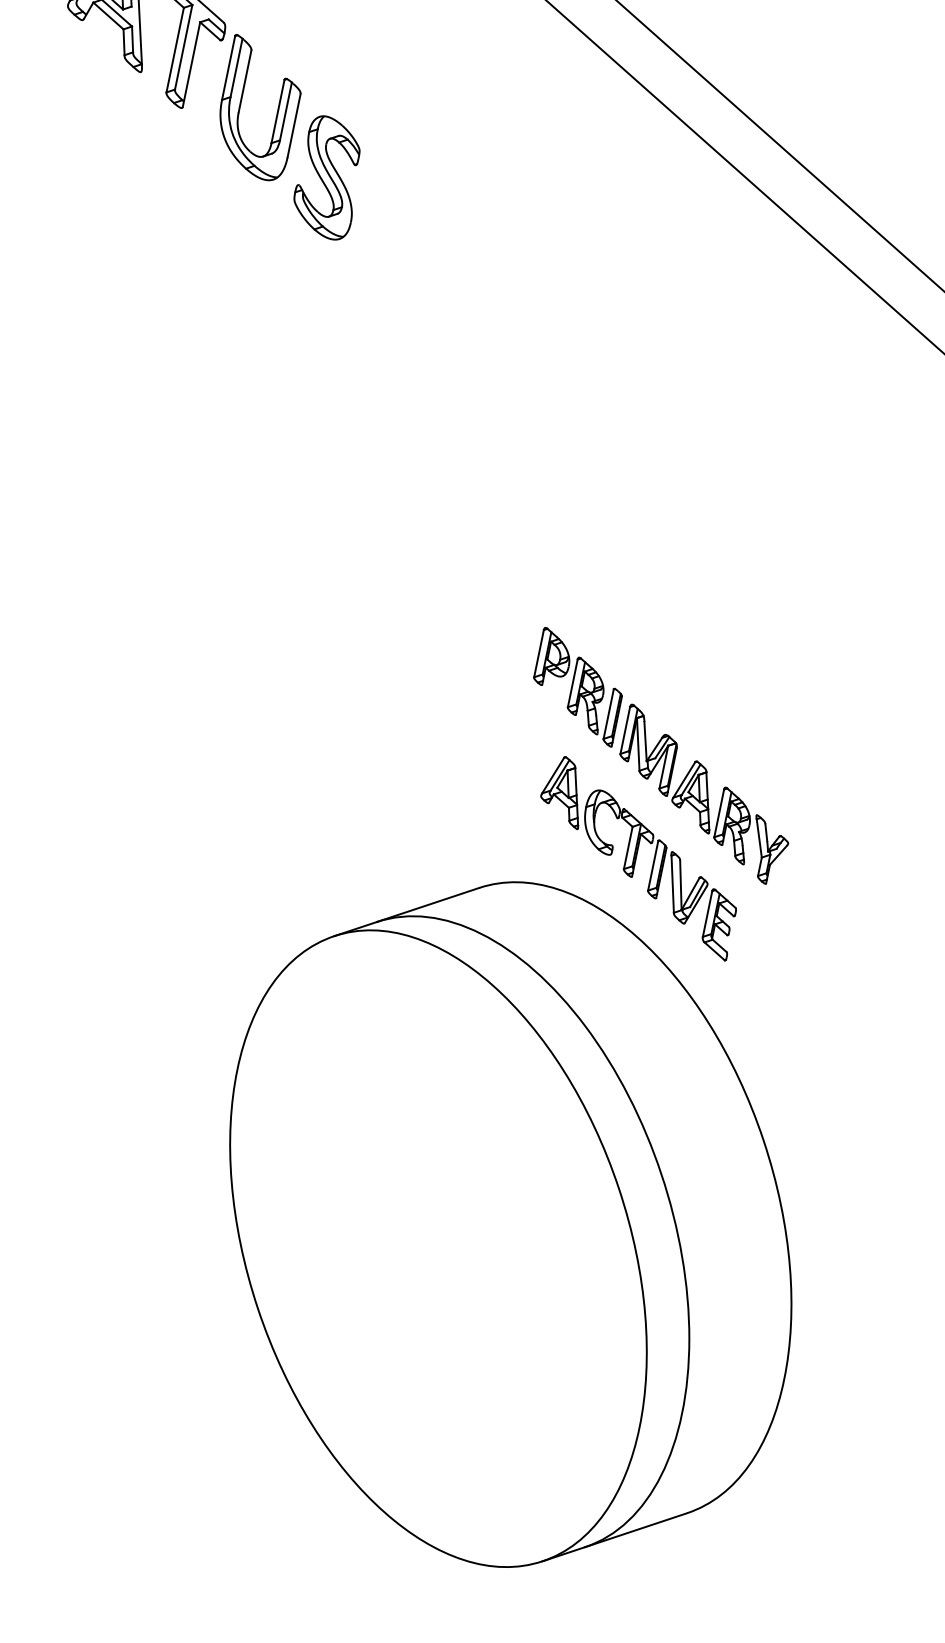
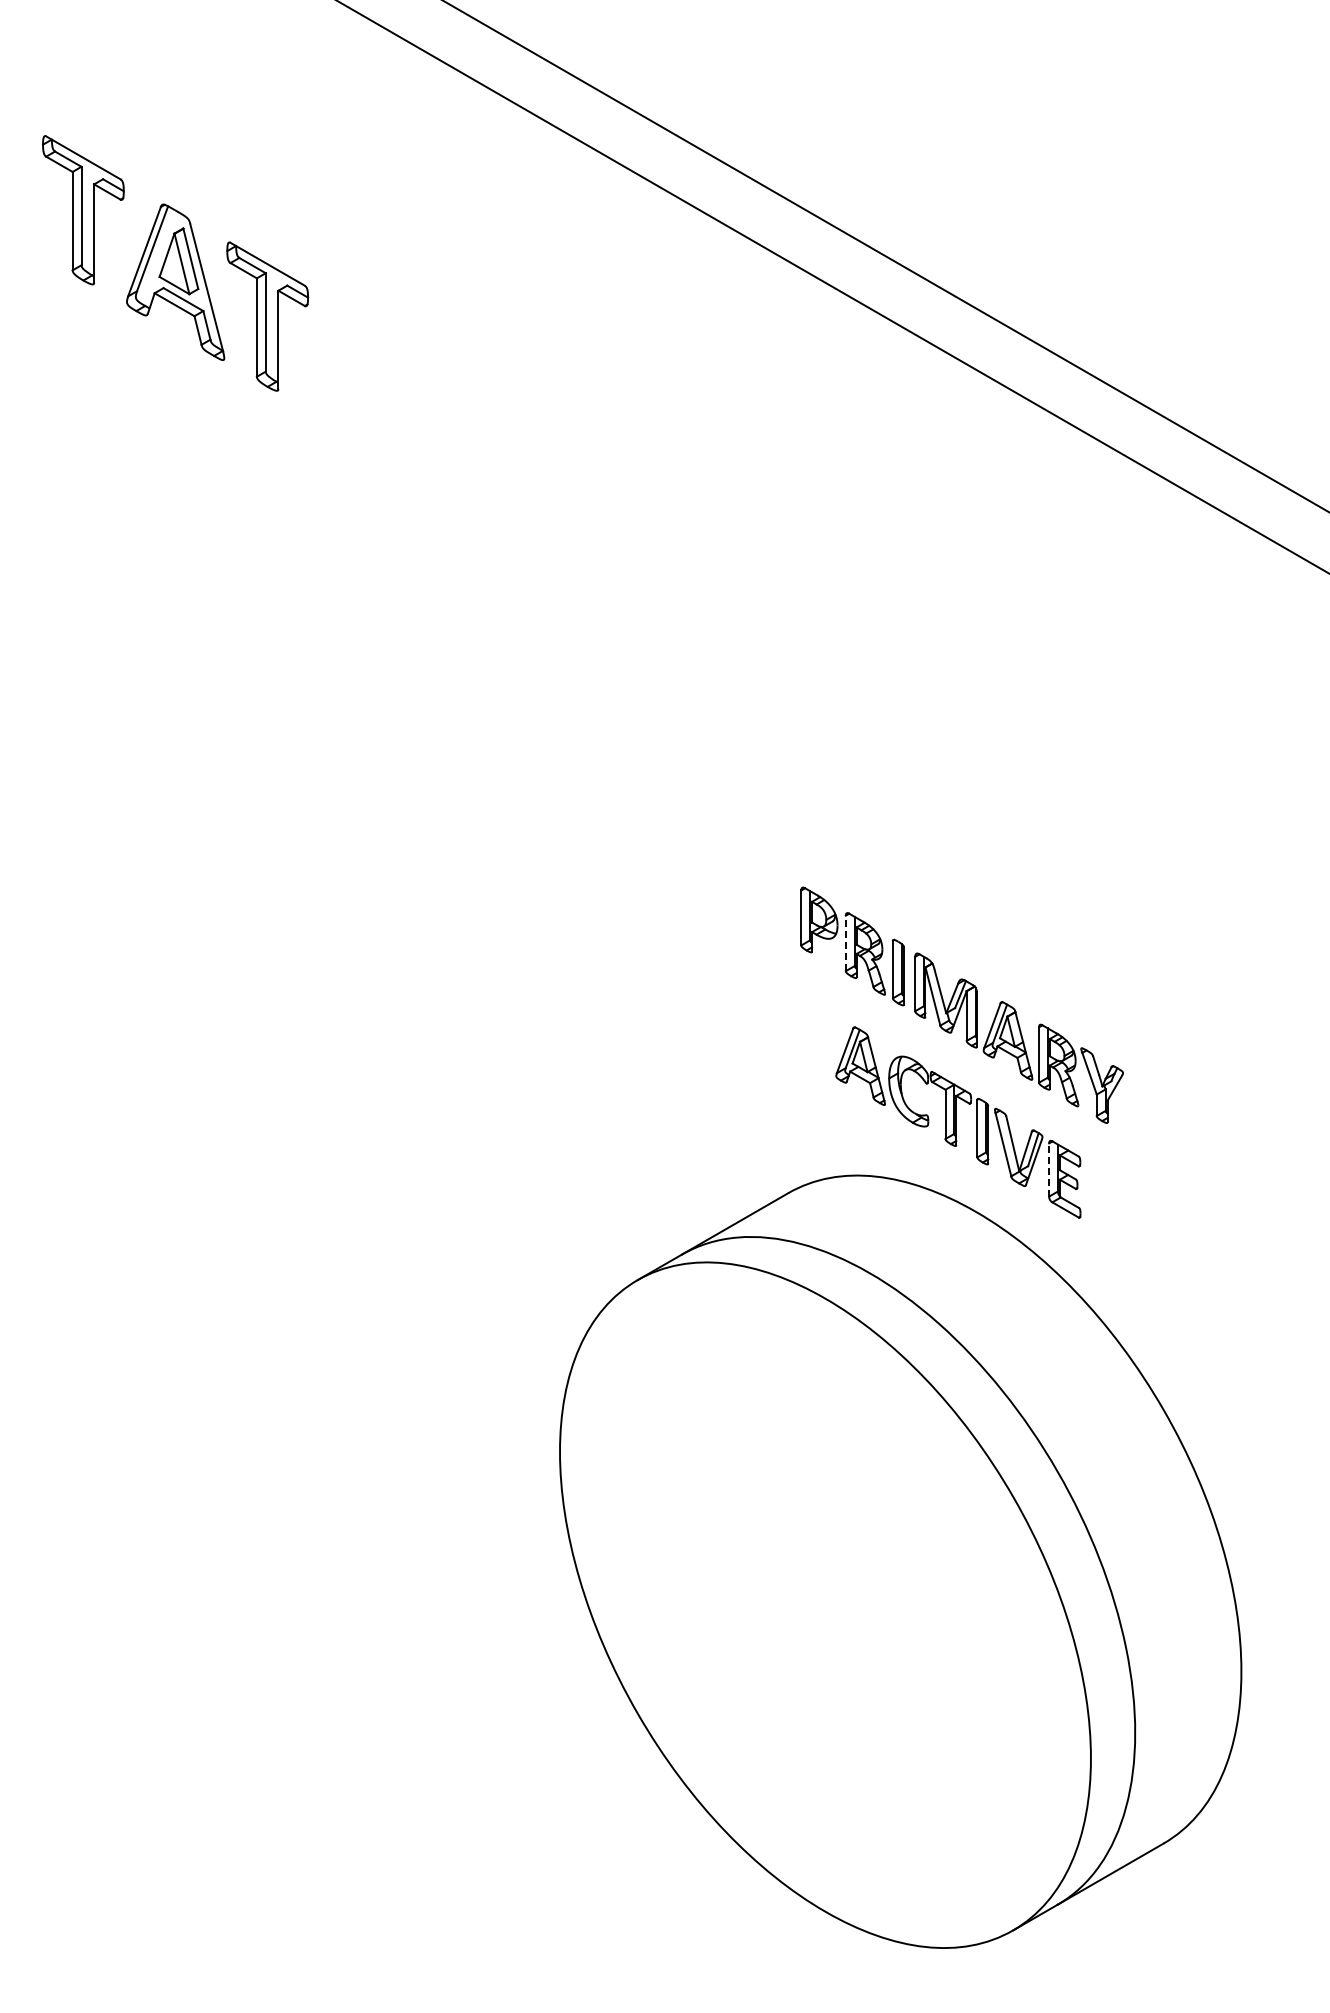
part: (240, 104) -> (342, 373), removed
part: (328, 177) -> (457, 434), removed
line: (572, 683) -> (845, 943), solid -> dashed
line: (707, 913) -> (1049, 1169), solid -> dashed

